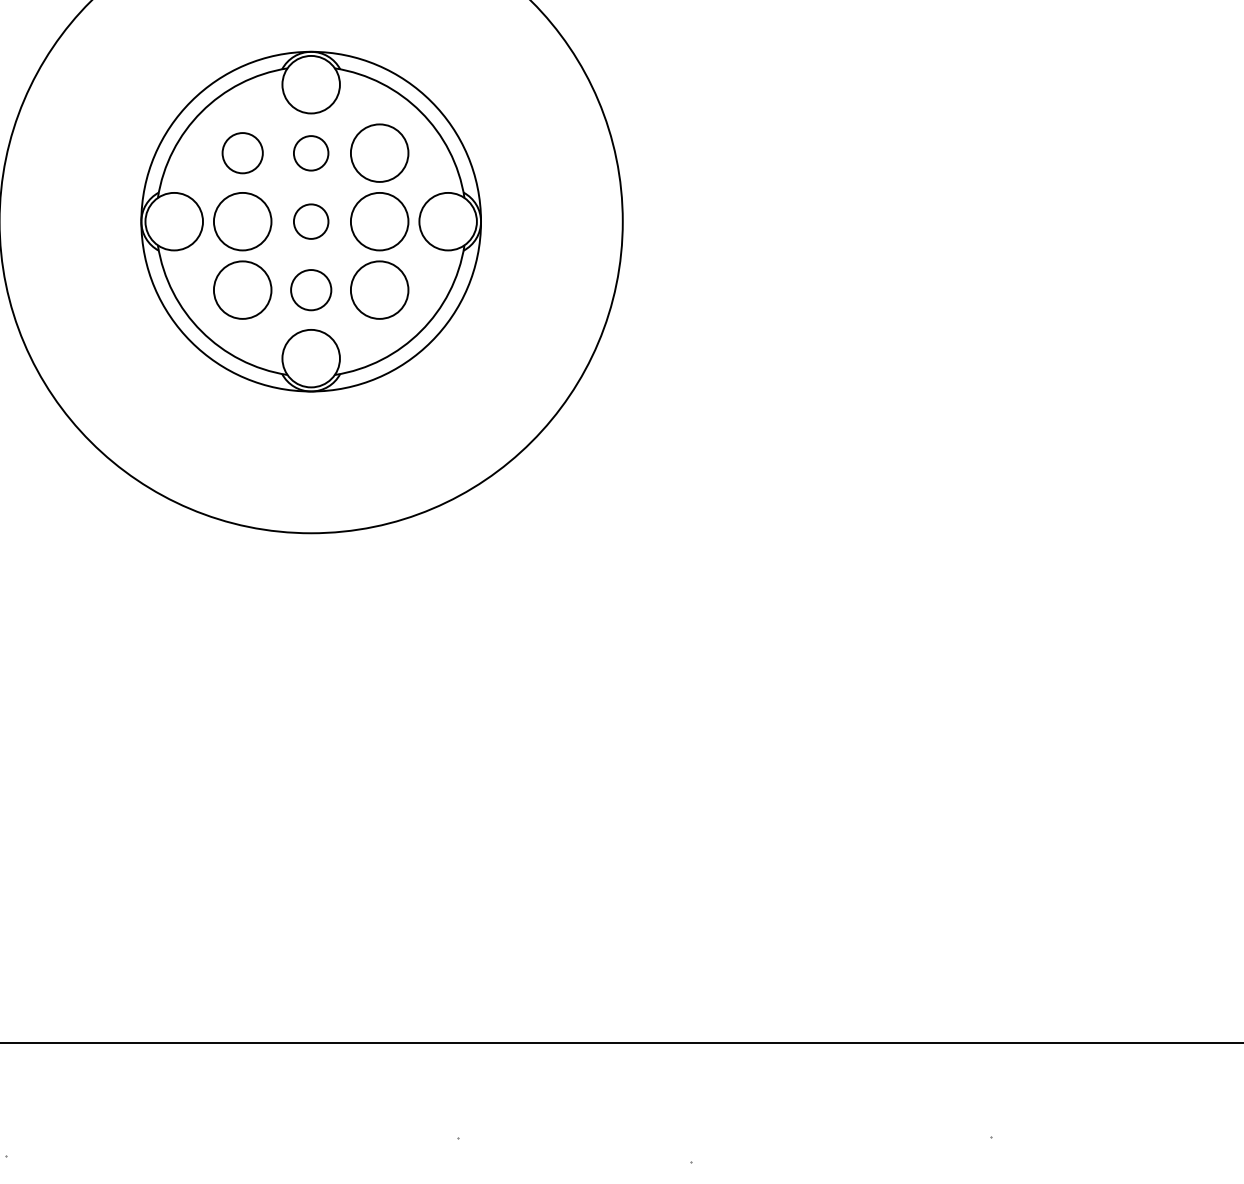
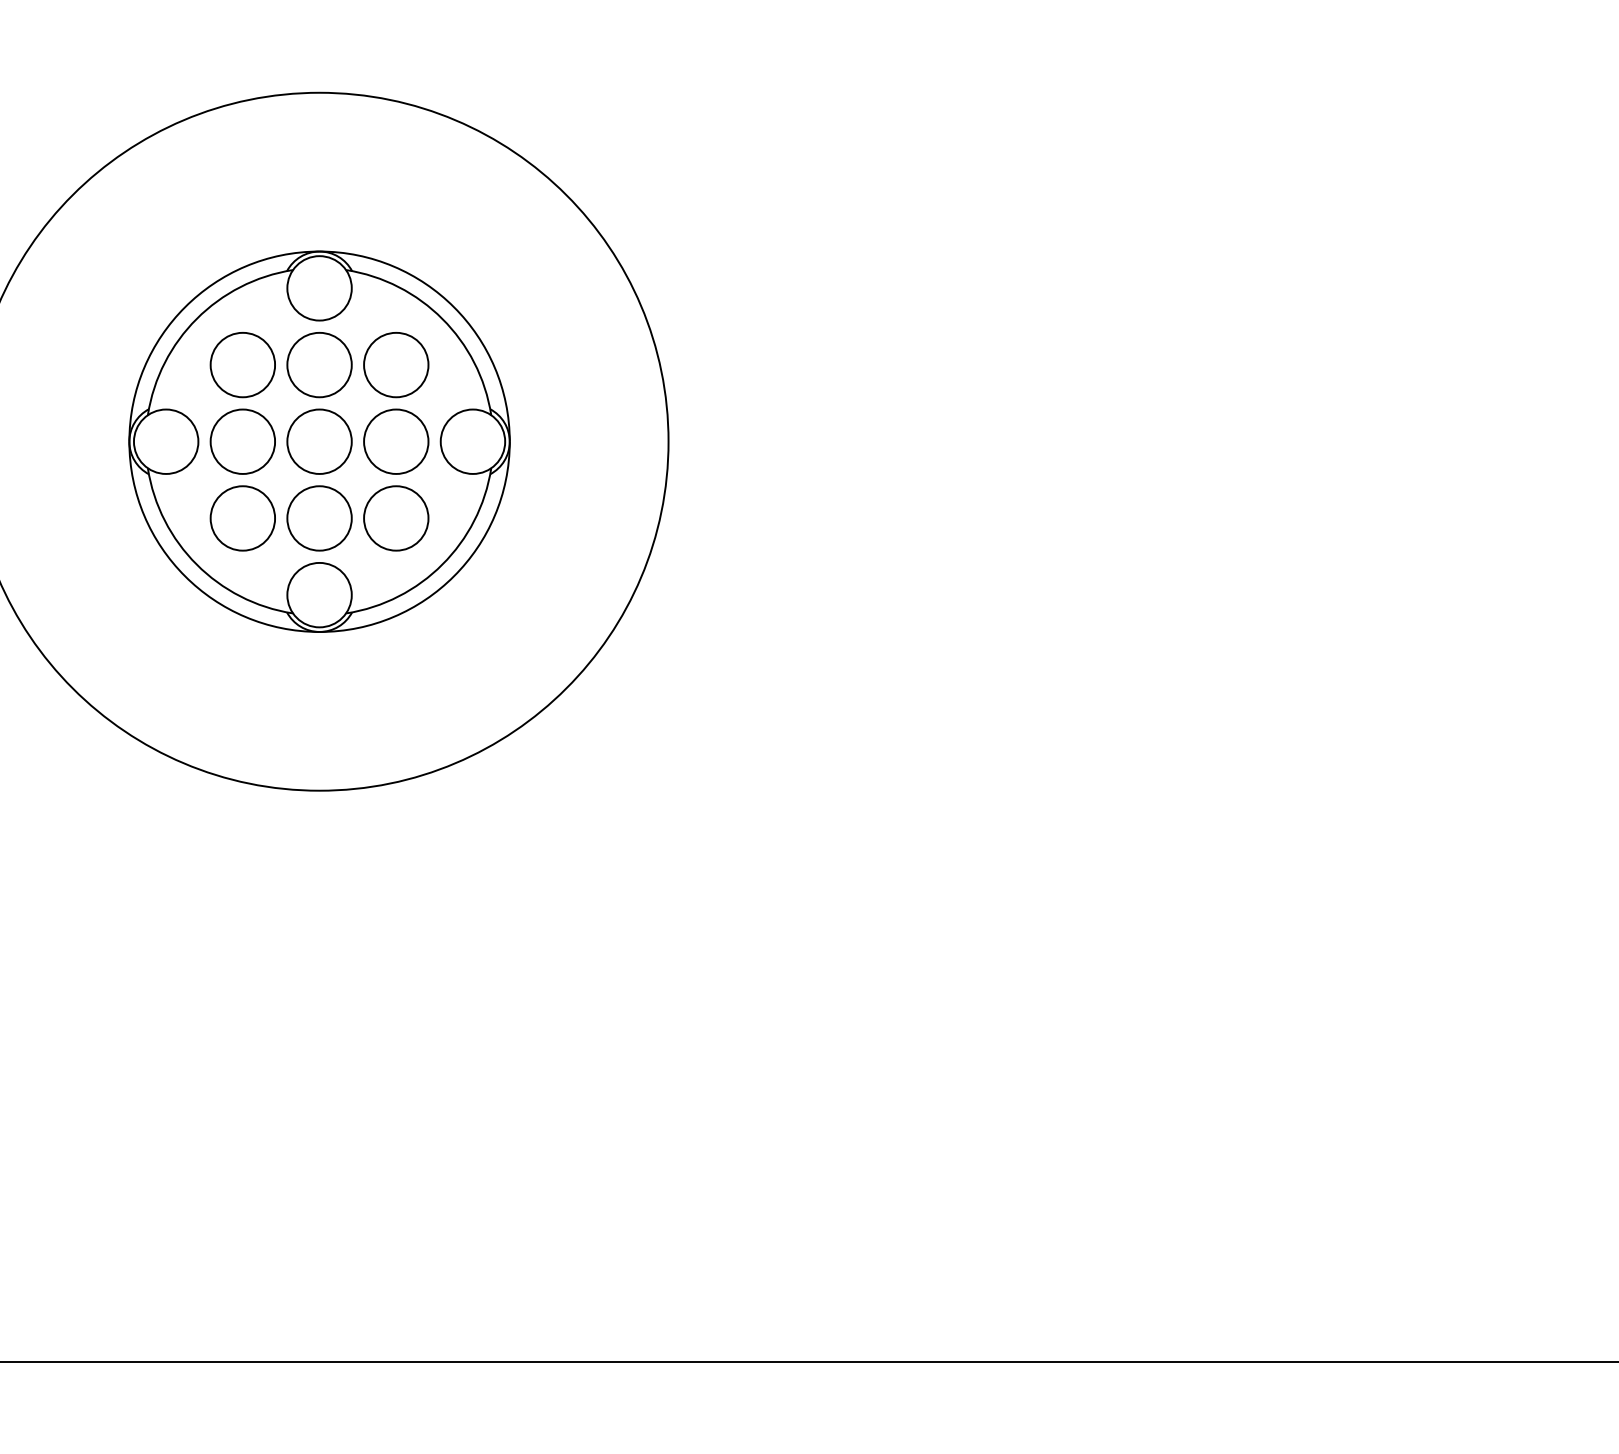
circle: (242, 152) -> (242, 364), size x1.43
circle: (311, 153) -> (319, 365), size x1.67
circle: (311, 221) -> (319, 441), size x1.67
circle: (311, 290) -> (319, 518), size x1.43

